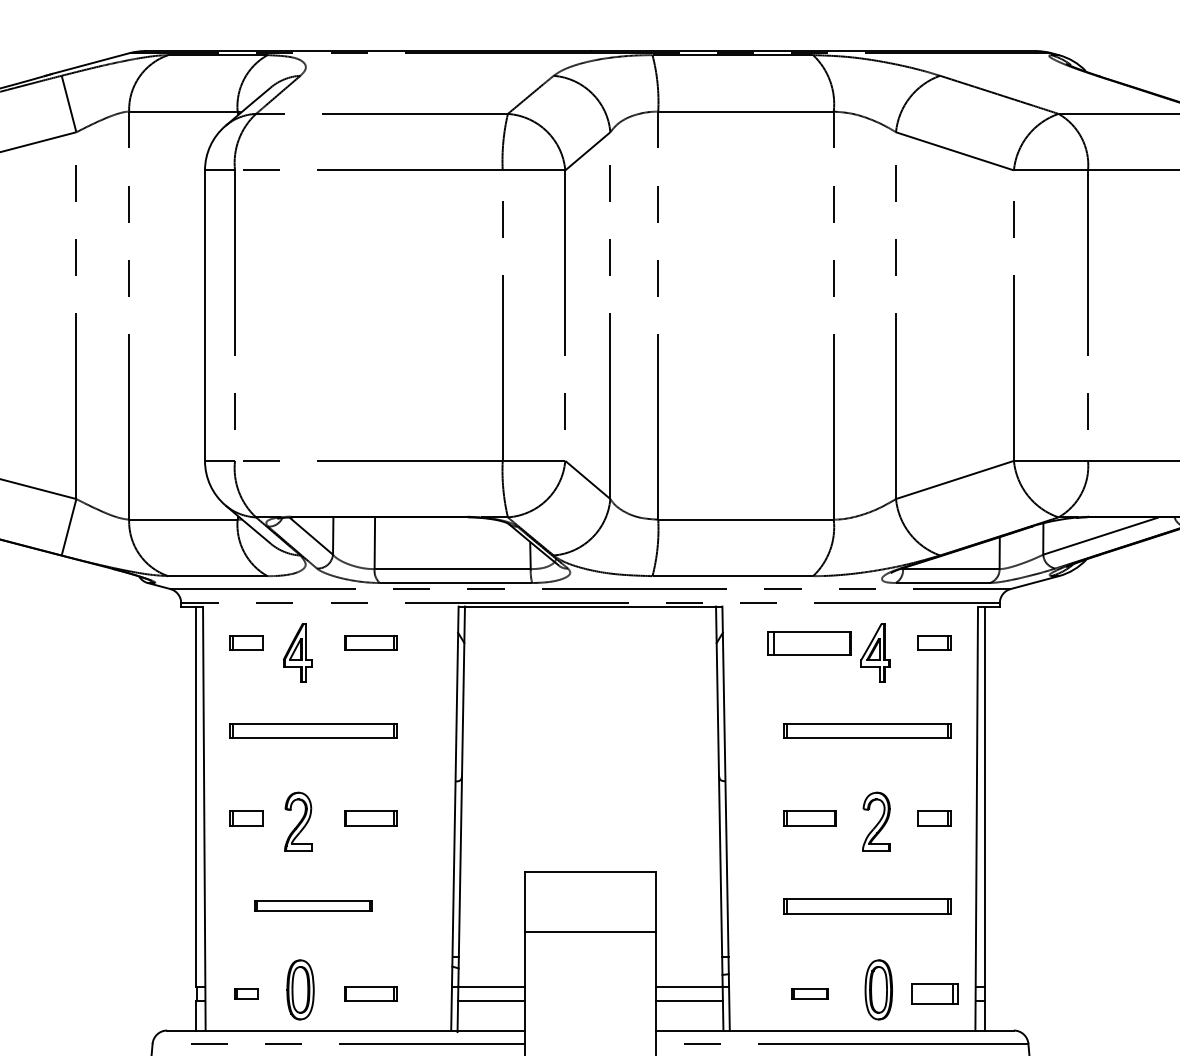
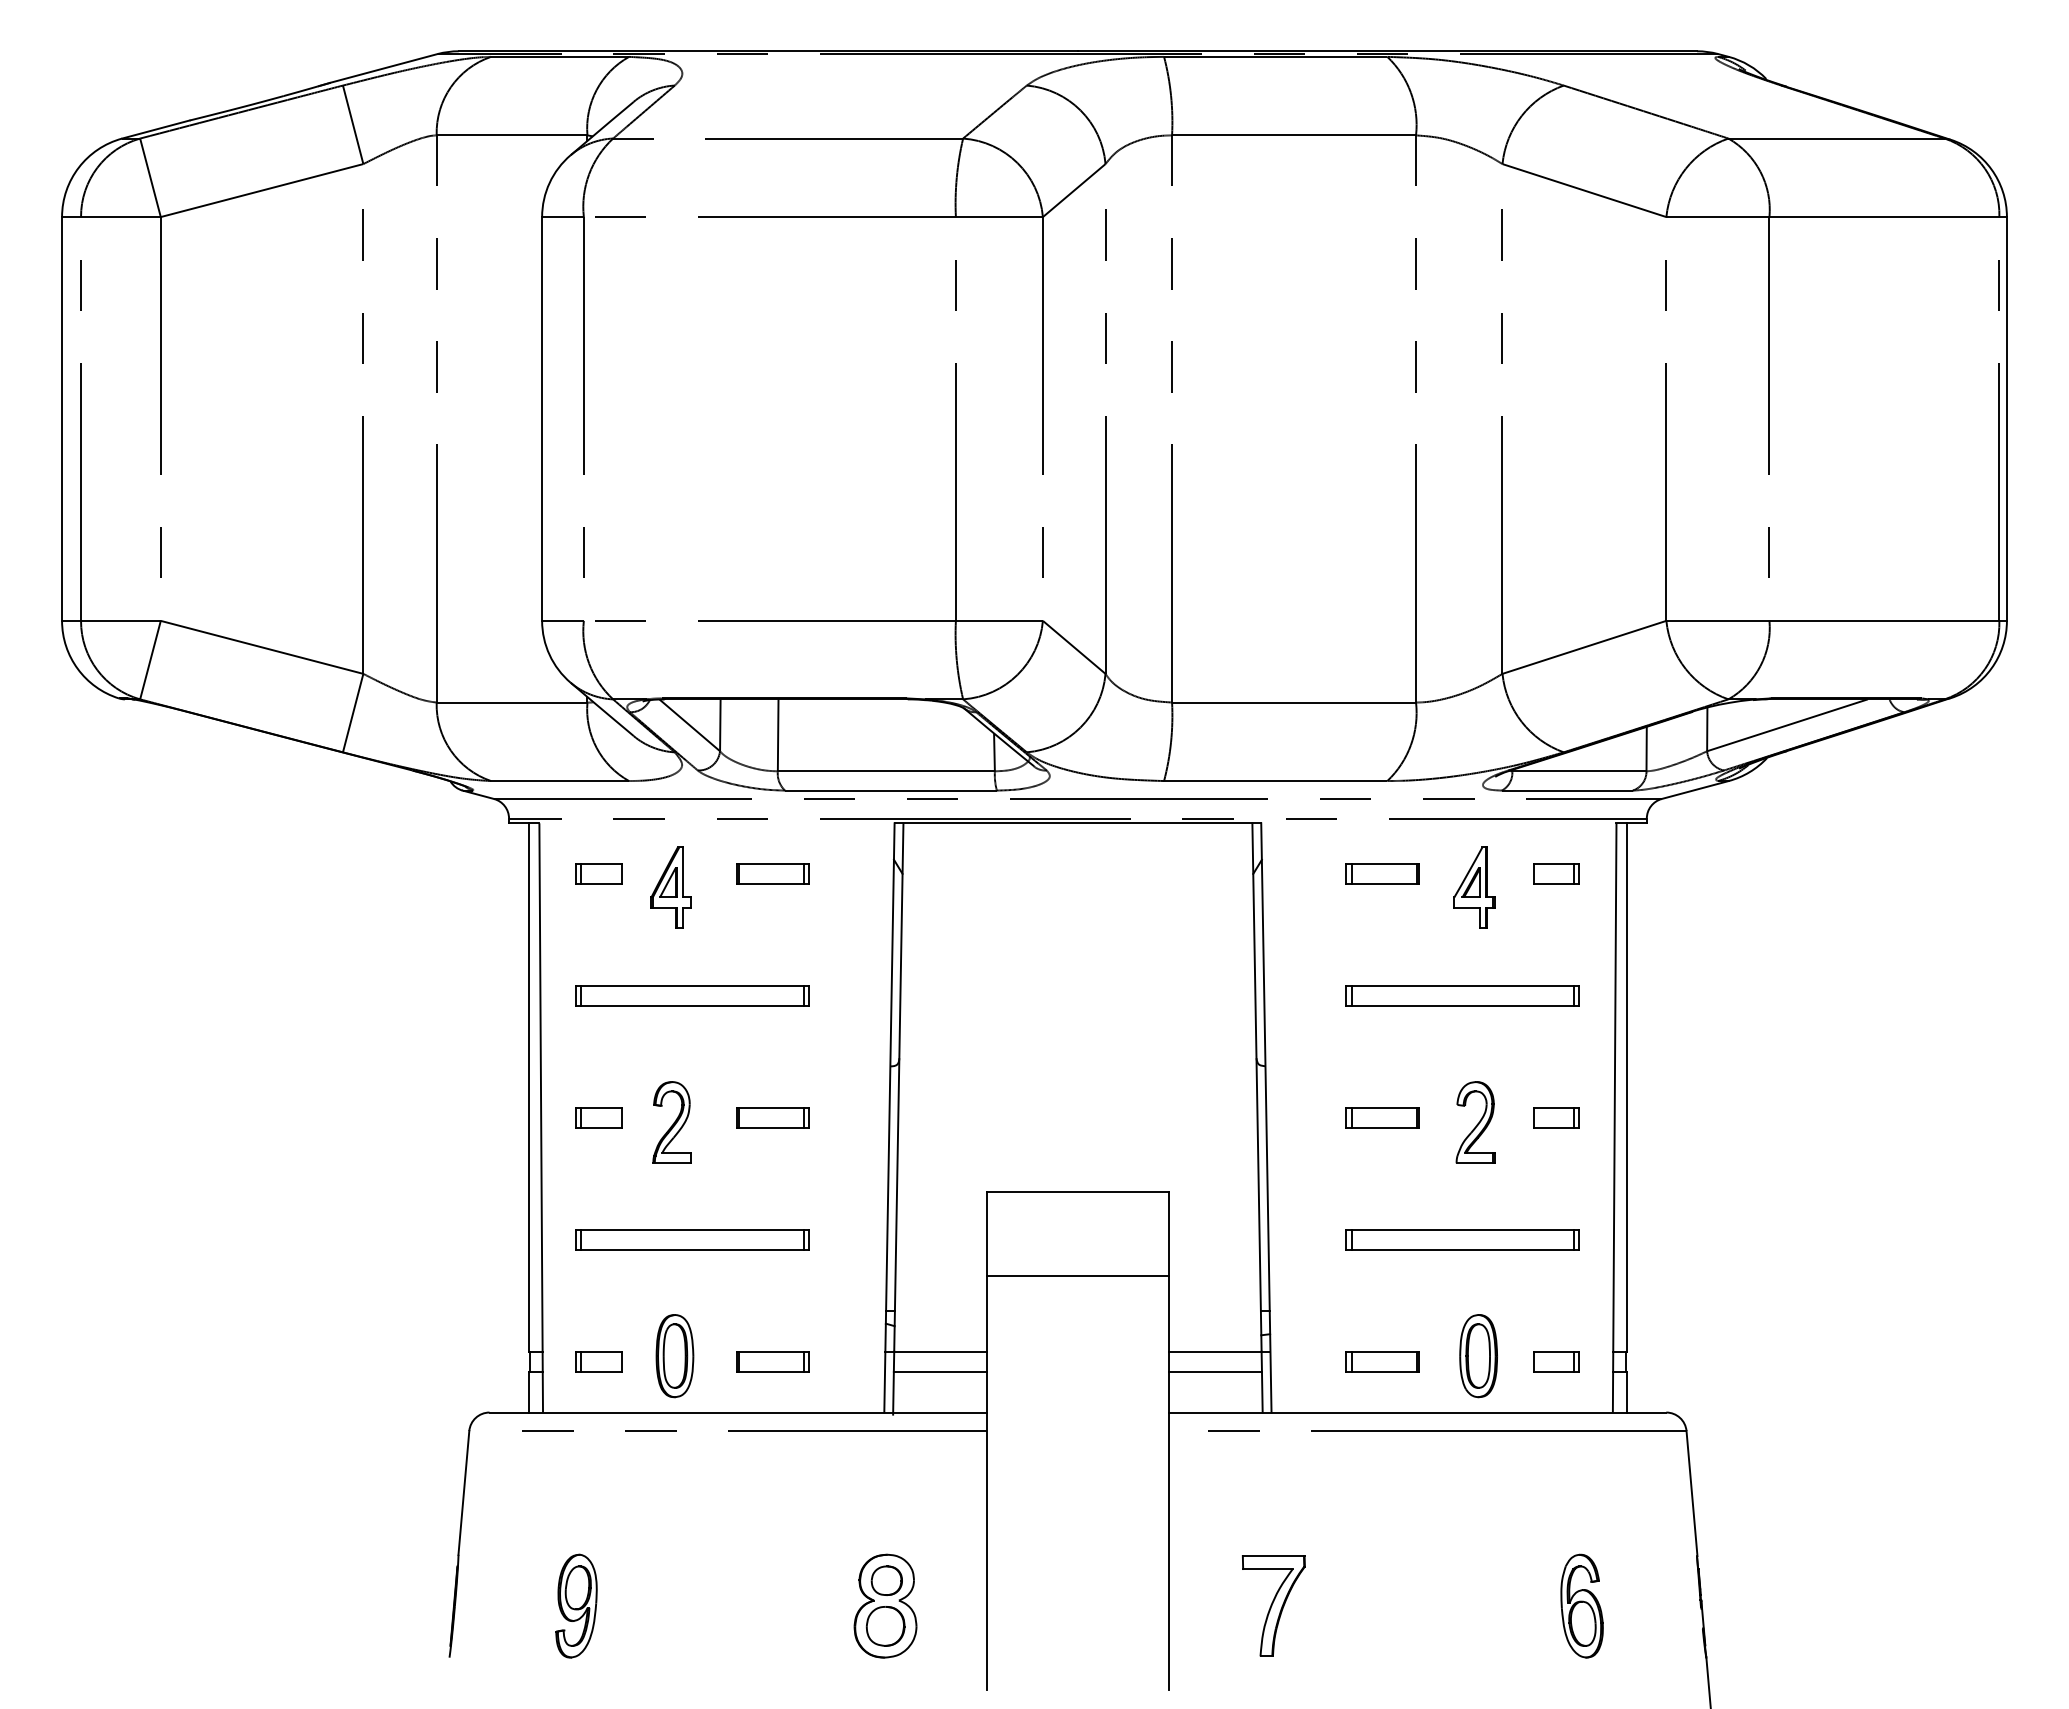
part: (809, 642) -> (1382, 873), size x0.62
part: (313, 906) -> (692, 1239), size x1.43
part: (245, 993) -> (598, 1361), size x1.43
part: (809, 993) -> (1382, 1361), size x1.43
part: (934, 993) -> (1556, 1361), size x0.71

